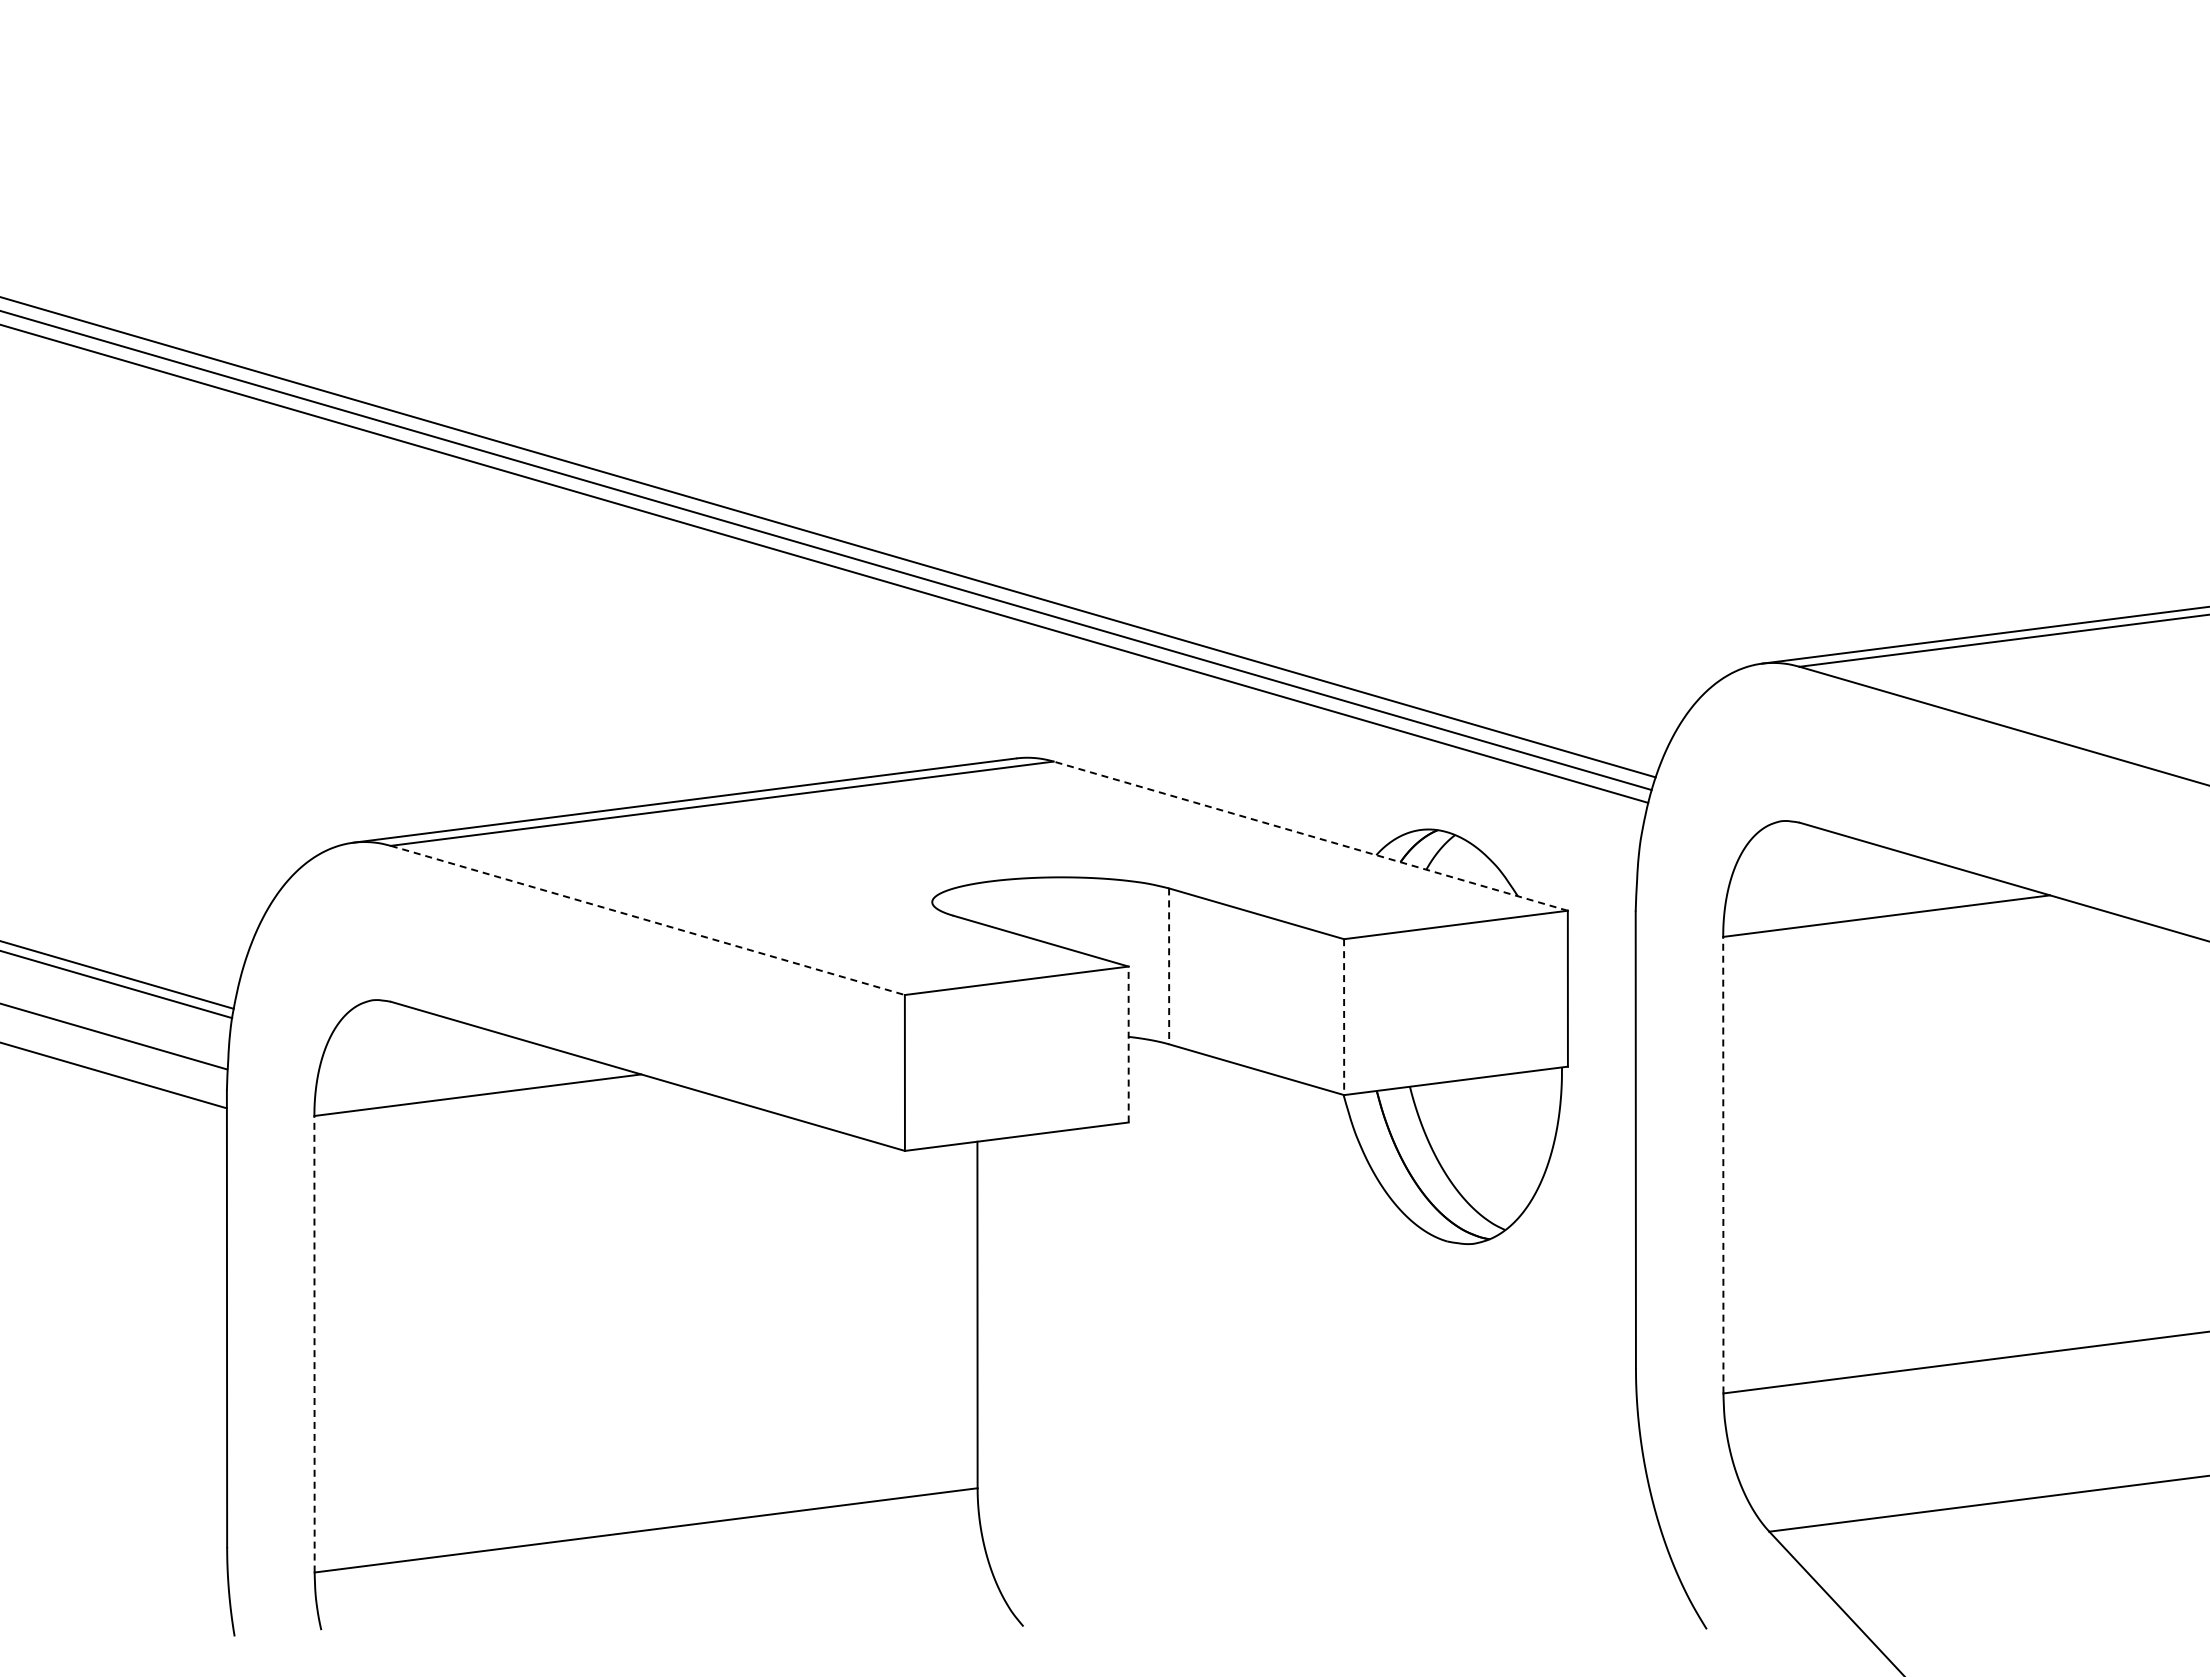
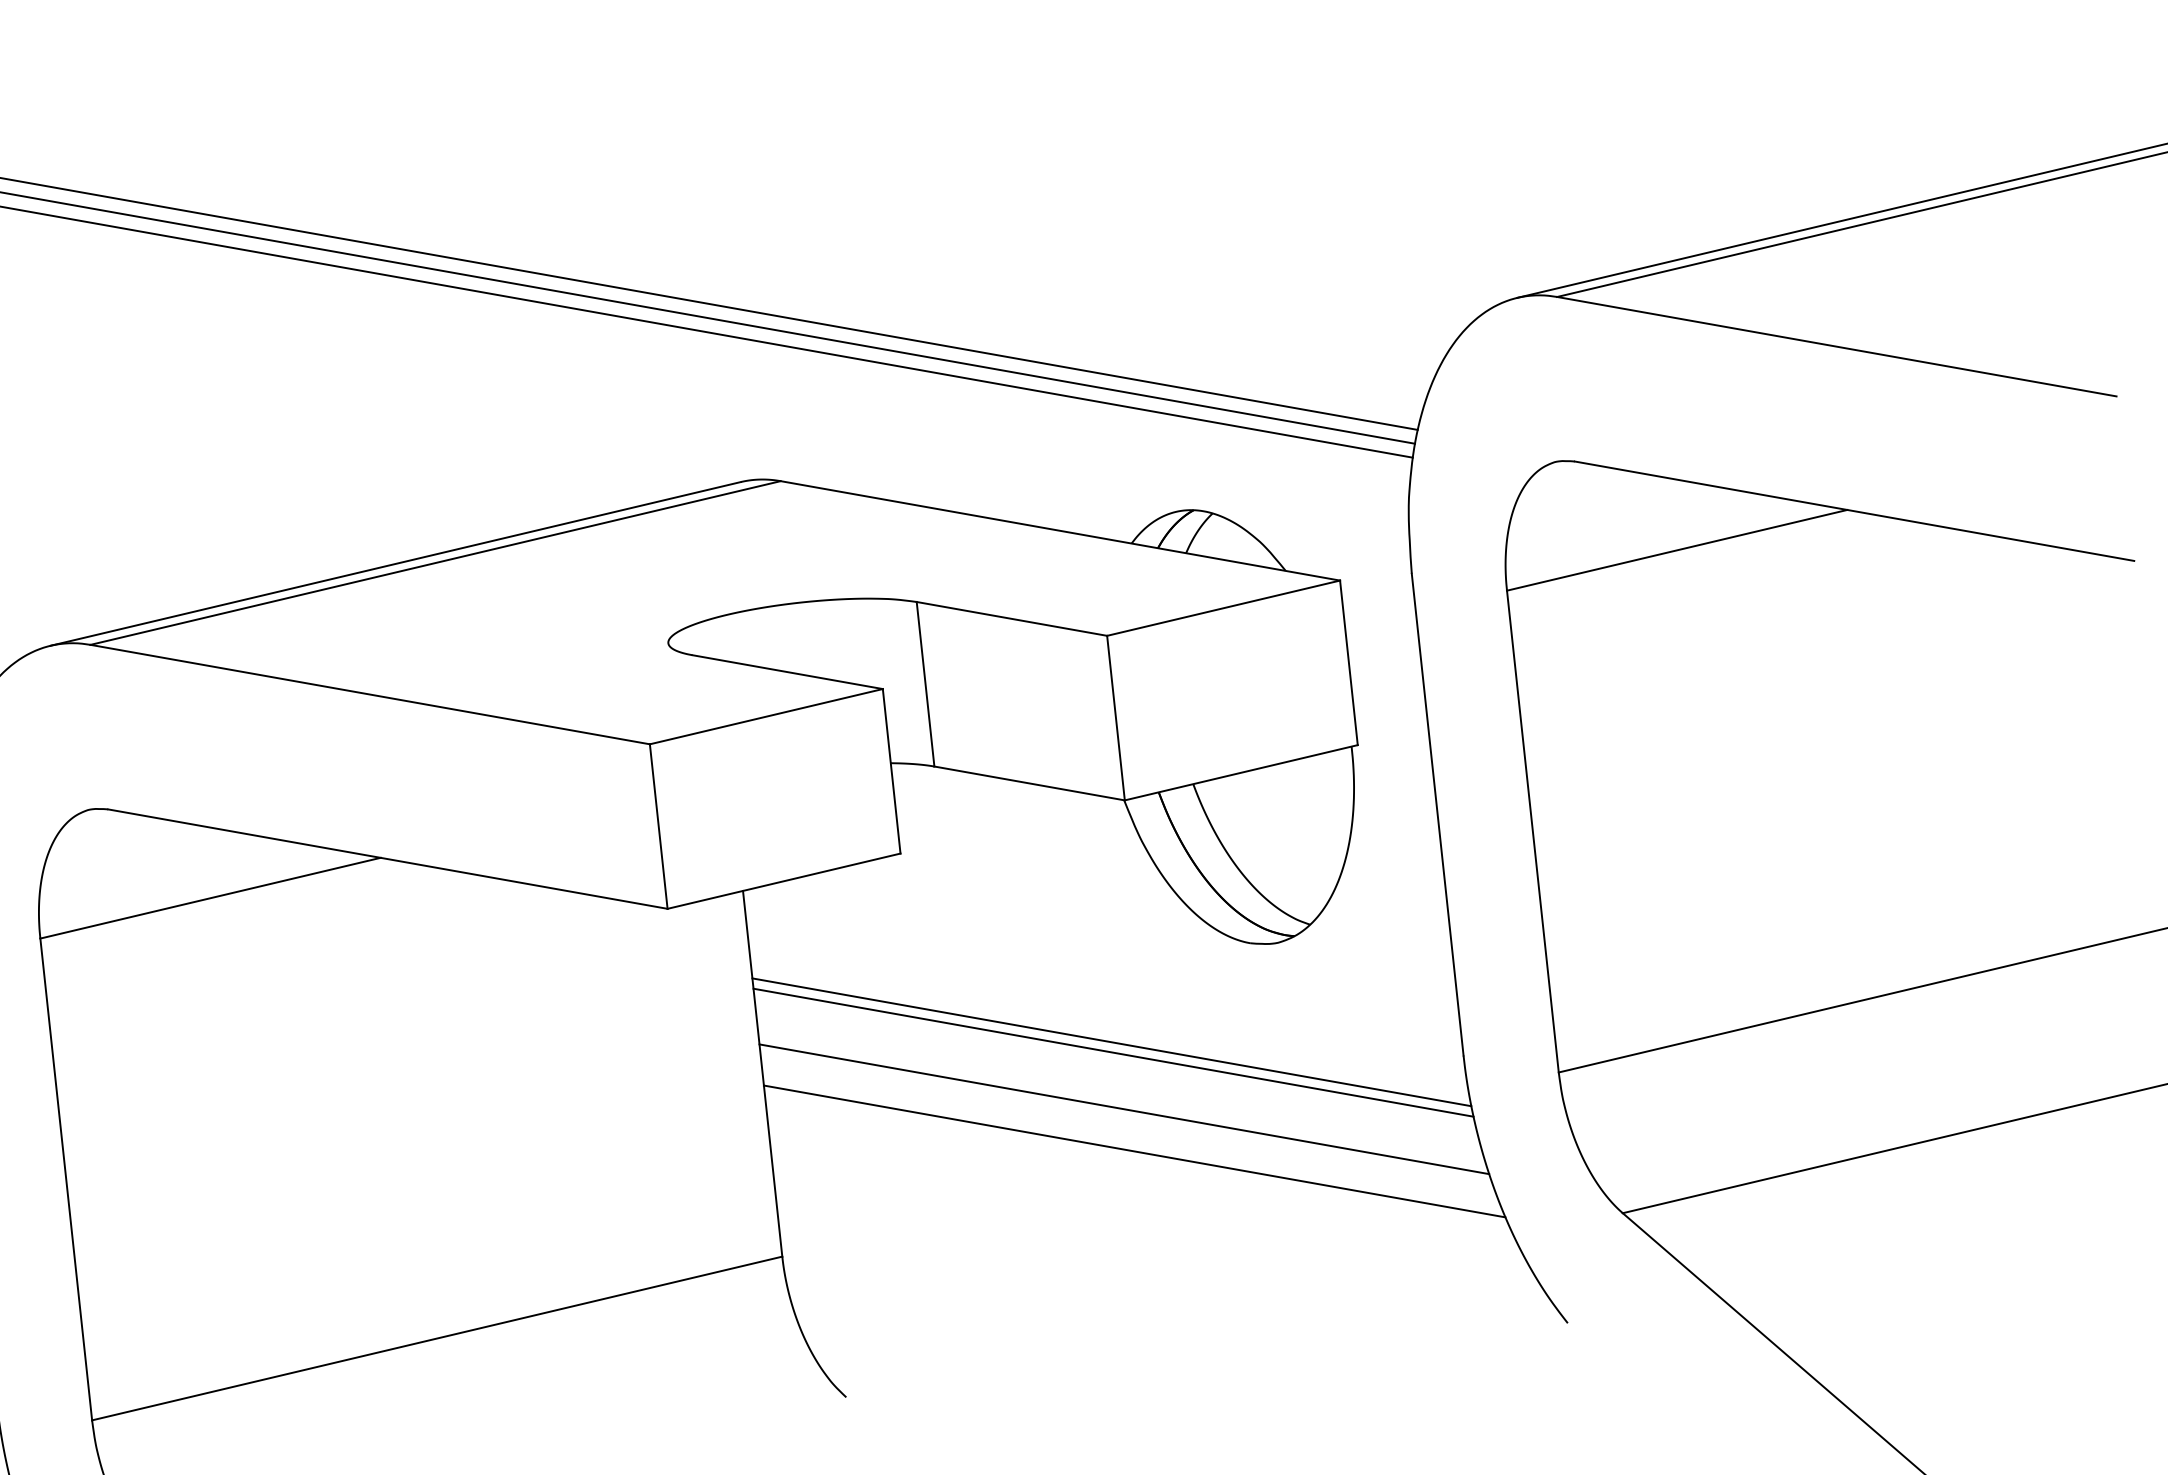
line: (1310, 836) -> (1060, 531), dashed -> solid
line: (647, 920) -> (369, 694), dashed -> solid
line: (1169, 966) -> (925, 684), dashed -> solid
line: (1344, 1017) -> (1116, 718), dashed -> solid
line: (1128, 1044) -> (891, 771), dashed -> solid
line: (1723, 1164) -> (1532, 830), dashed -> solid
line: (1307, 1320) -> (1111, 1042), added
line: (1308, 1330) -> (1113, 1052), added
line: (314, 1343) -> (66, 1178), dashed -> solid
line: (1312, 1384) -> (1124, 1109), added
line: (1317, 1424) -> (1133, 1151), added

